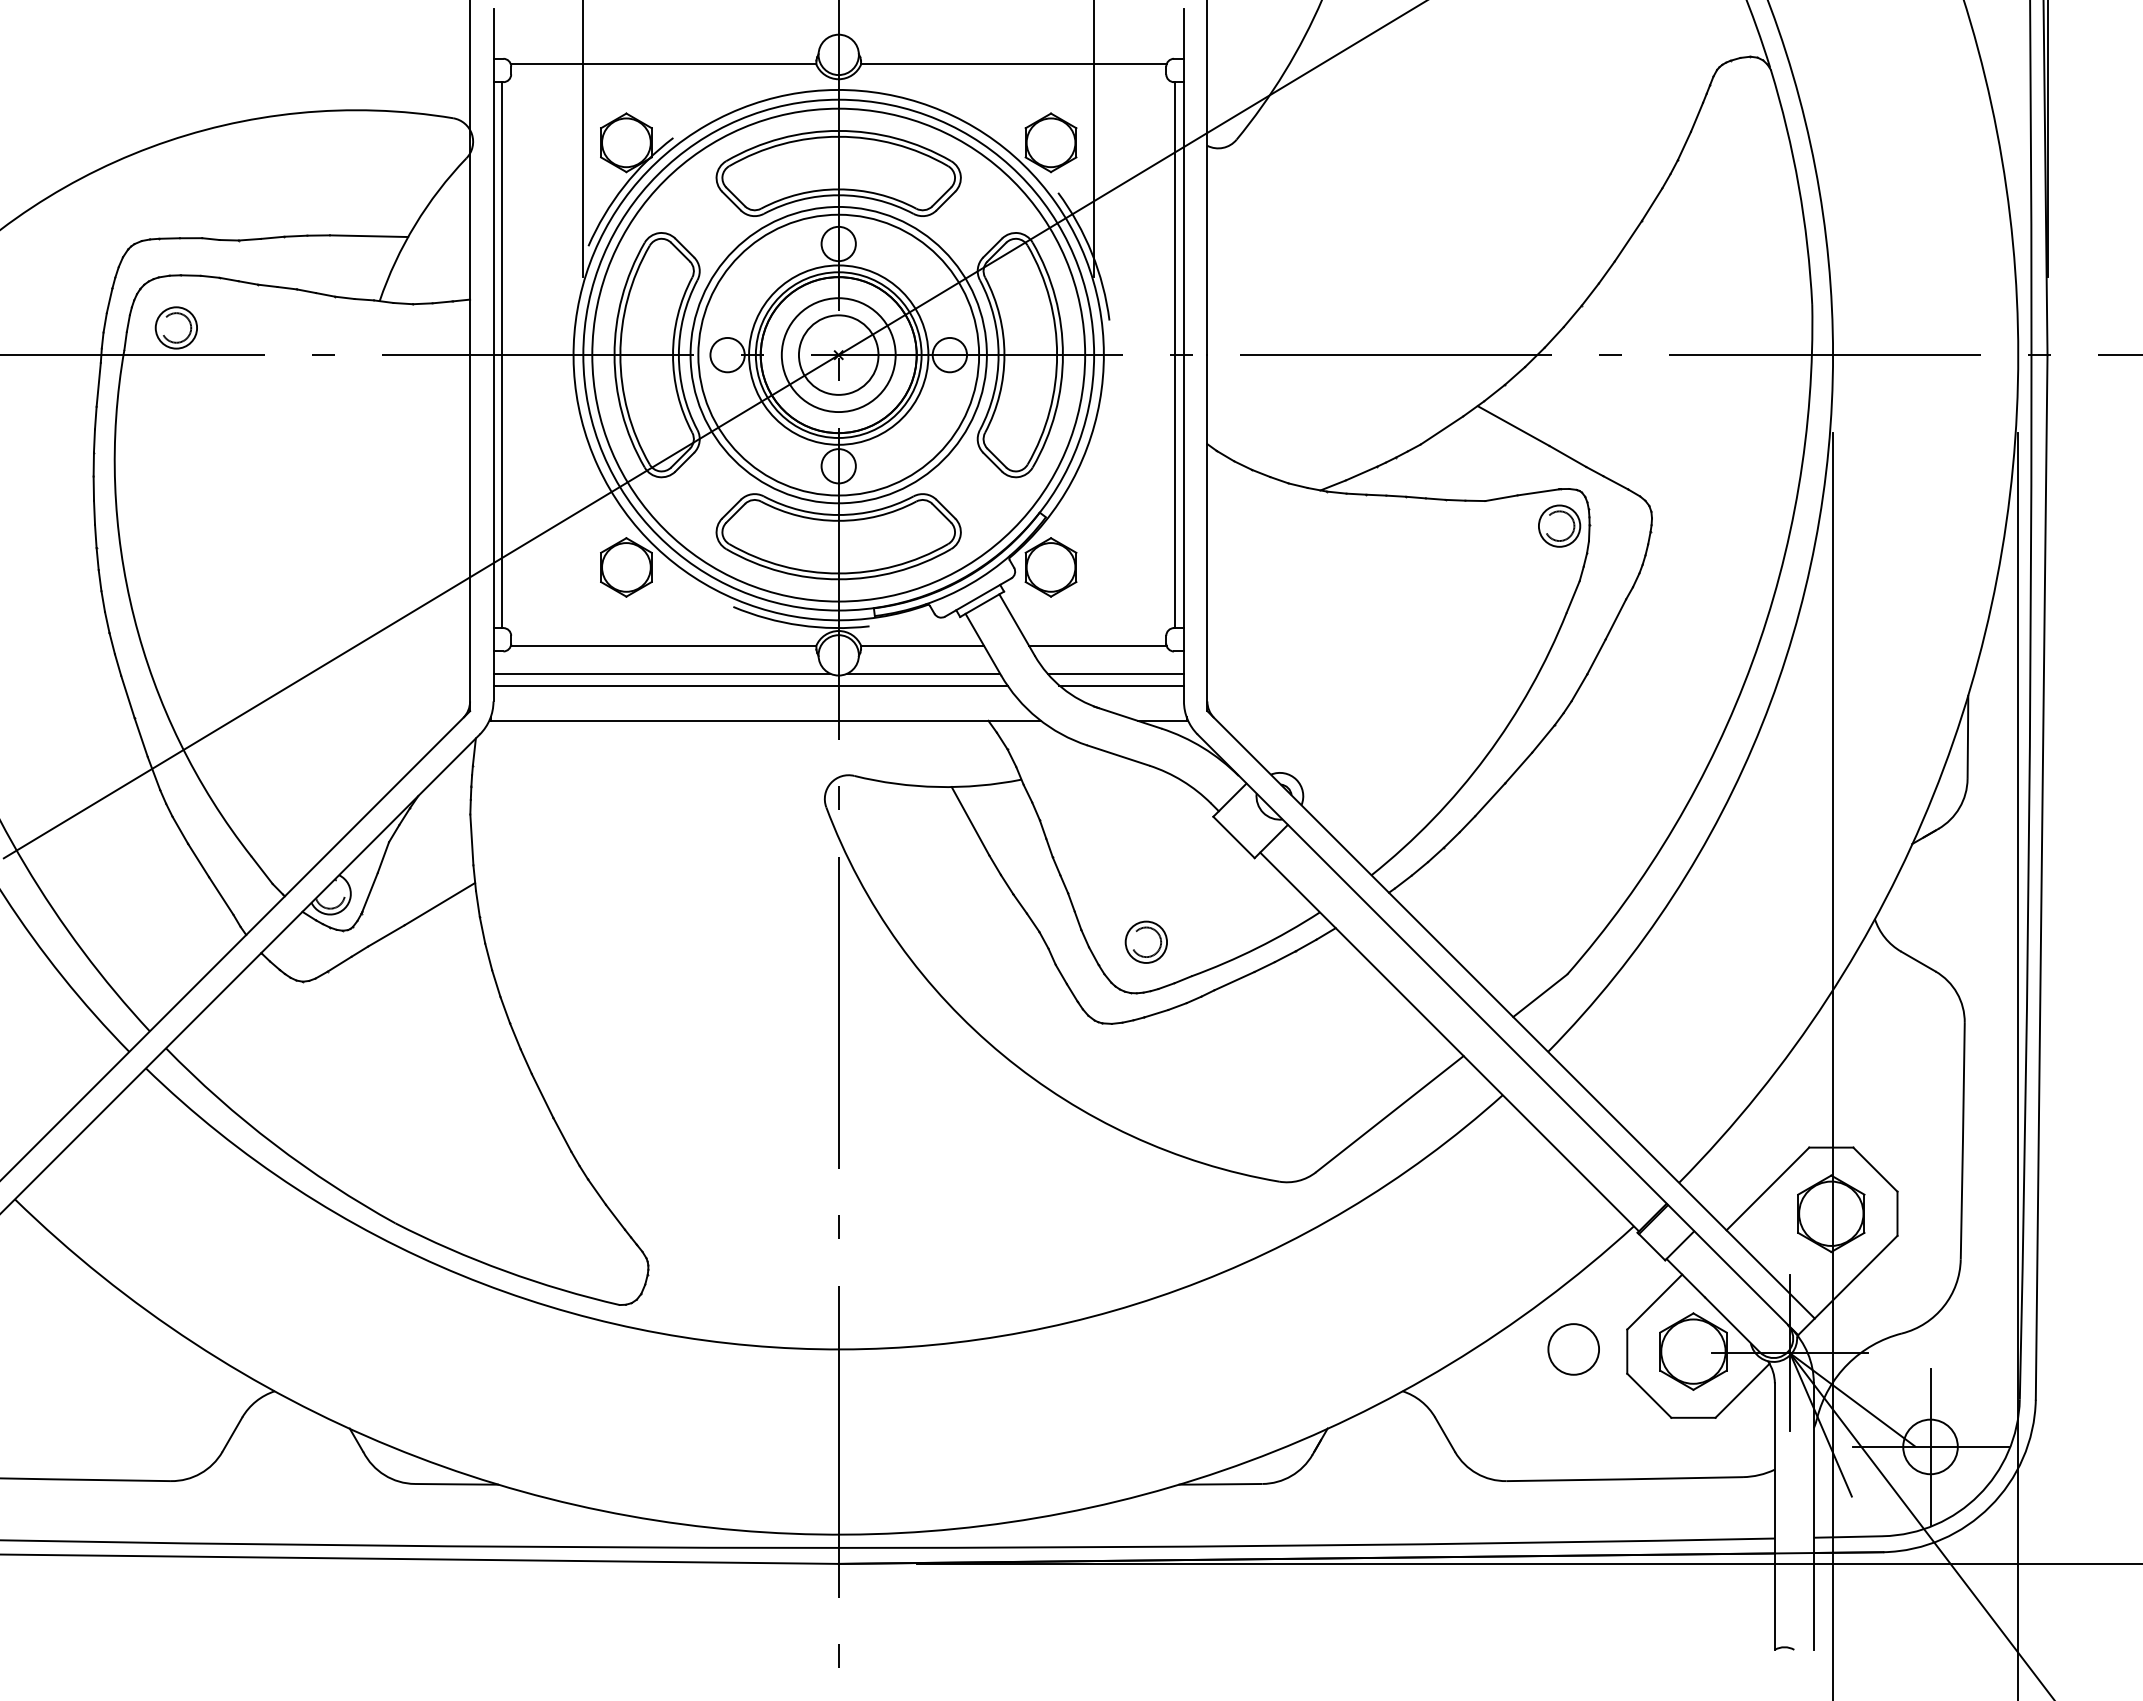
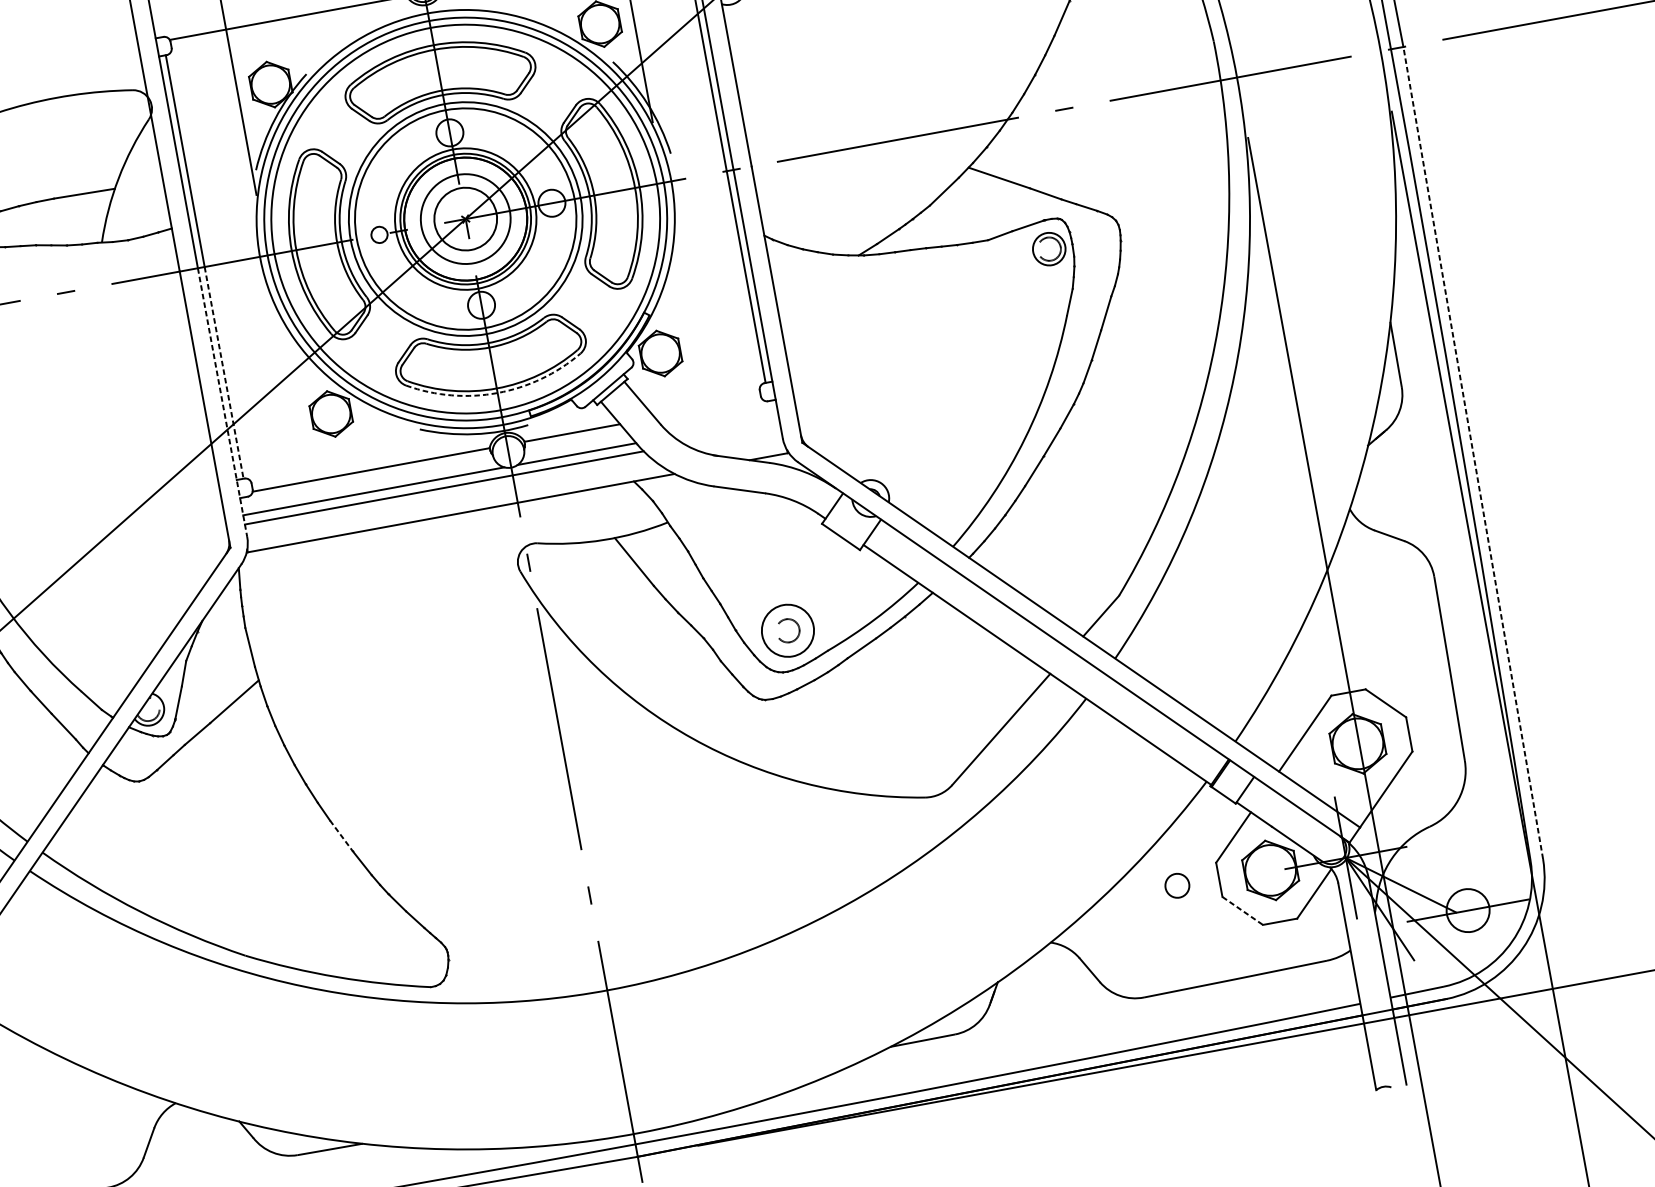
circle: (727, 354) -> (379, 234), size x0.6
line: (502, 492) -> (224, 373), solid -> dashed
line: (493, 528) -> (222, 402), solid -> dashed
arc: (838, 579) -> (497, 393), solid -> dashed
line: (1097, 646) -> (707, 408), removed
line: (1115, 673) -> (725, 426), removed
line: (1121, 685) -> (732, 435), removed
line: (2041, 876) -> (1472, 452), solid -> dashed
circle: (1146, 941) -> (787, 630), size x1.6
line: (542, 1096) -> (341, 836), solid -> dashed
circle: (1573, 1349) -> (1177, 885), size x0.6
line: (1649, 1396) -> (1242, 911), solid -> dashed
line: (1930, 1446) -> (1468, 910), removed

